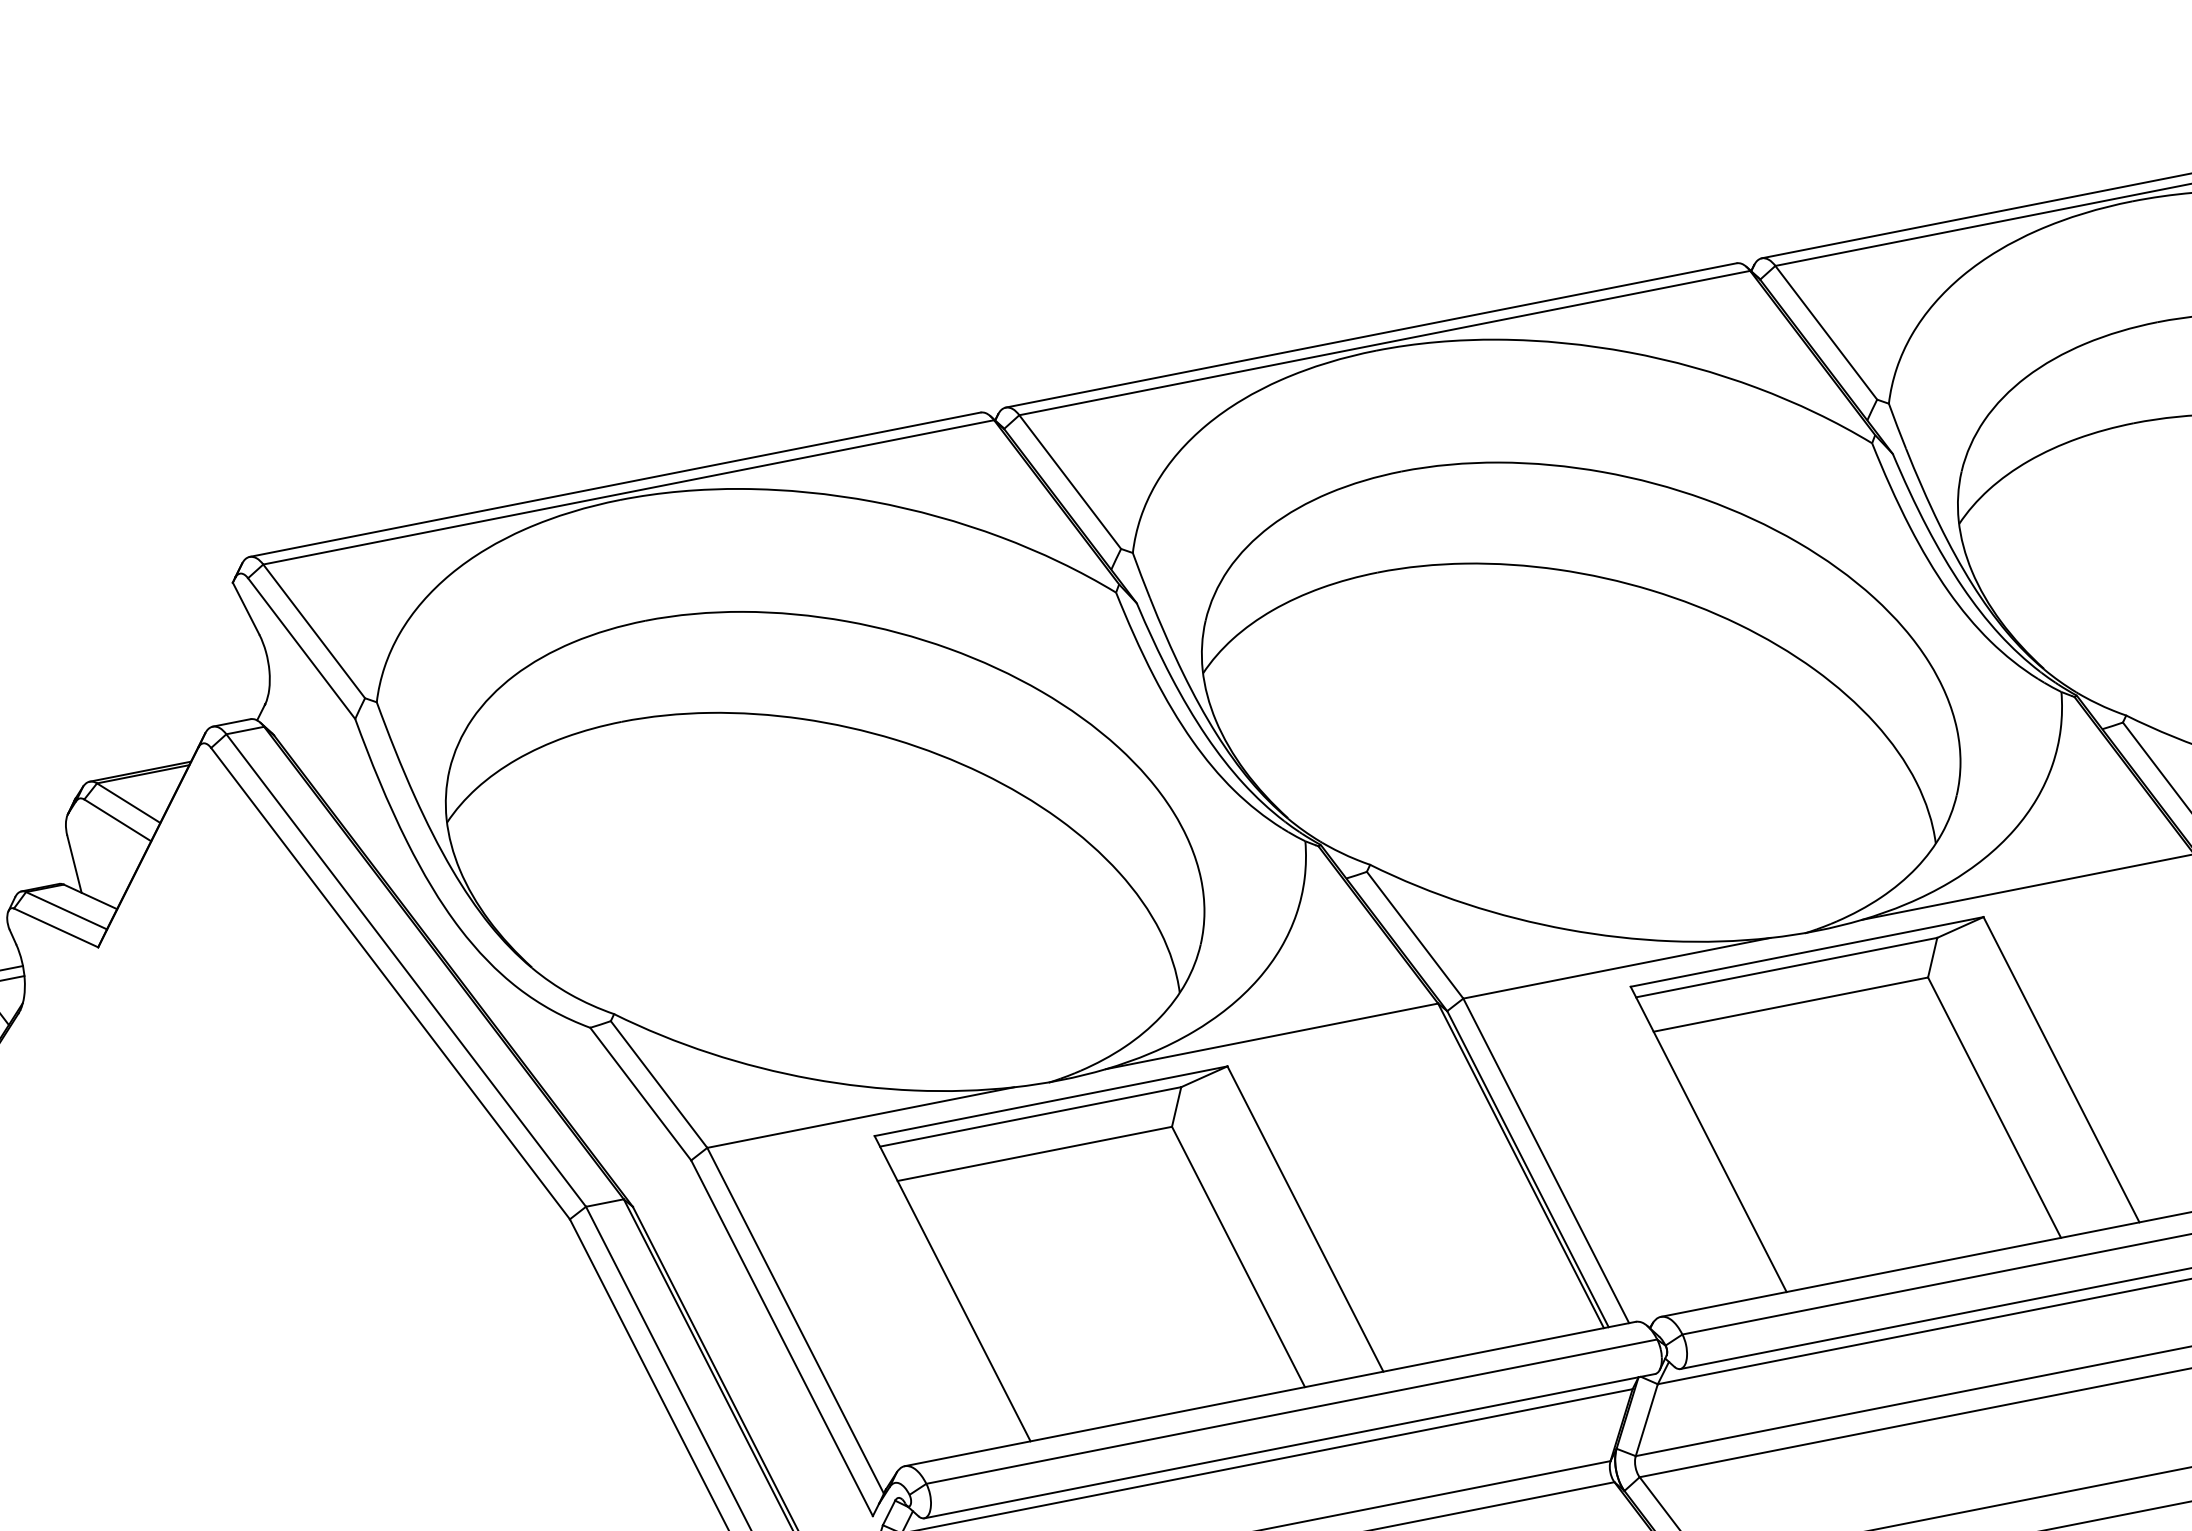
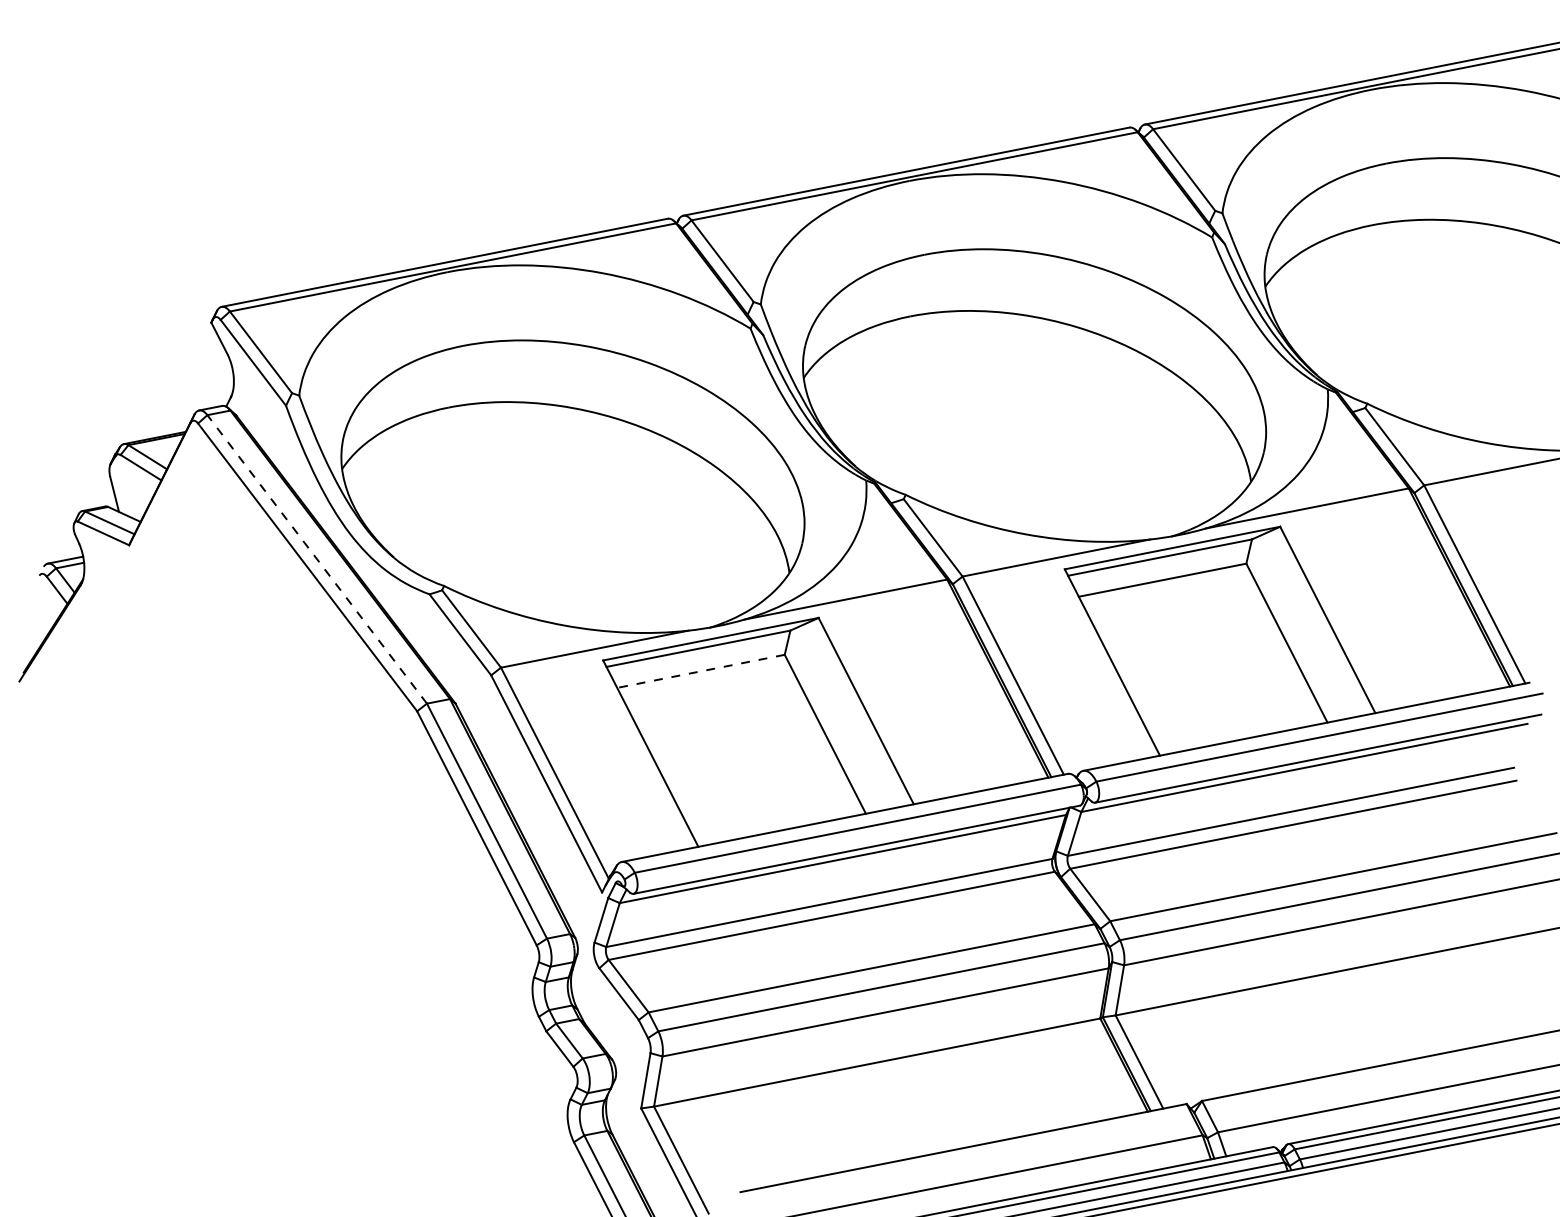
line: (405, 970) -> (316, 559), solid -> dashed
line: (1034, 1154) -> (700, 671), solid -> dashed

